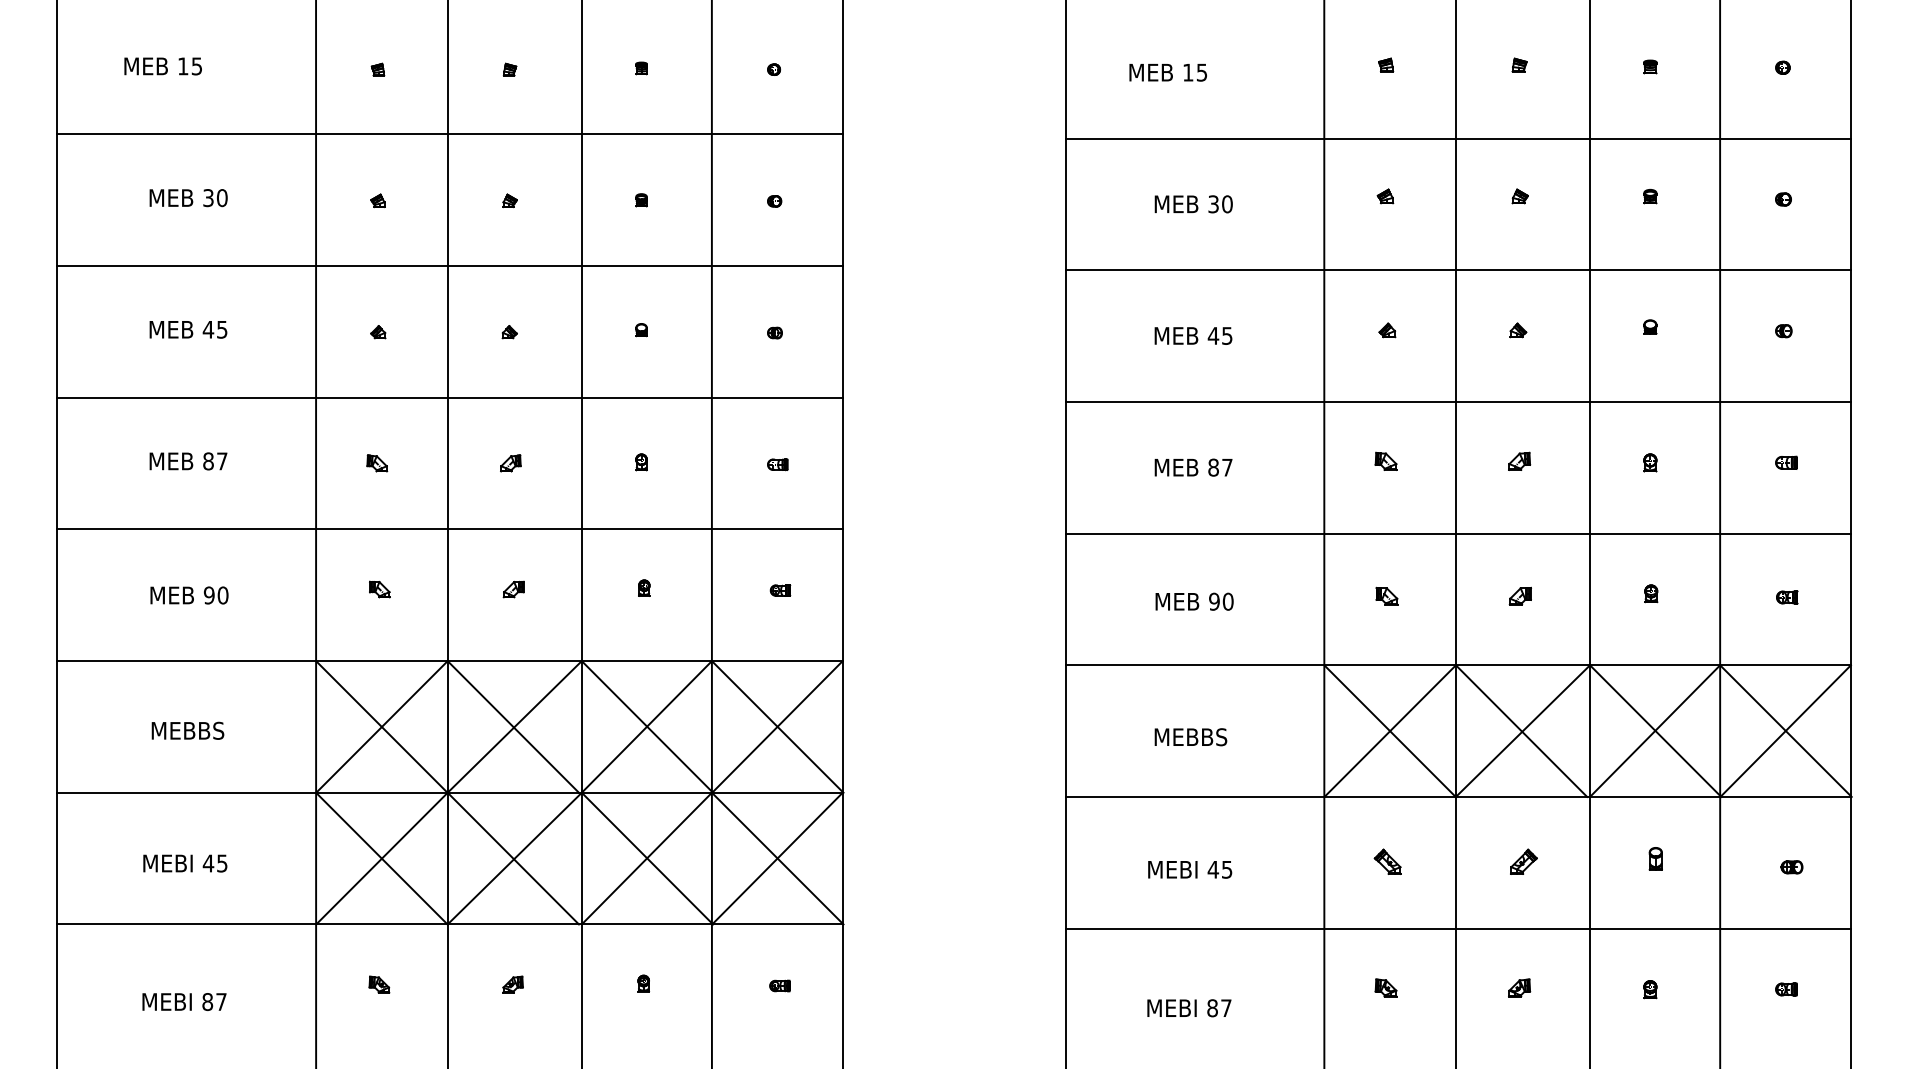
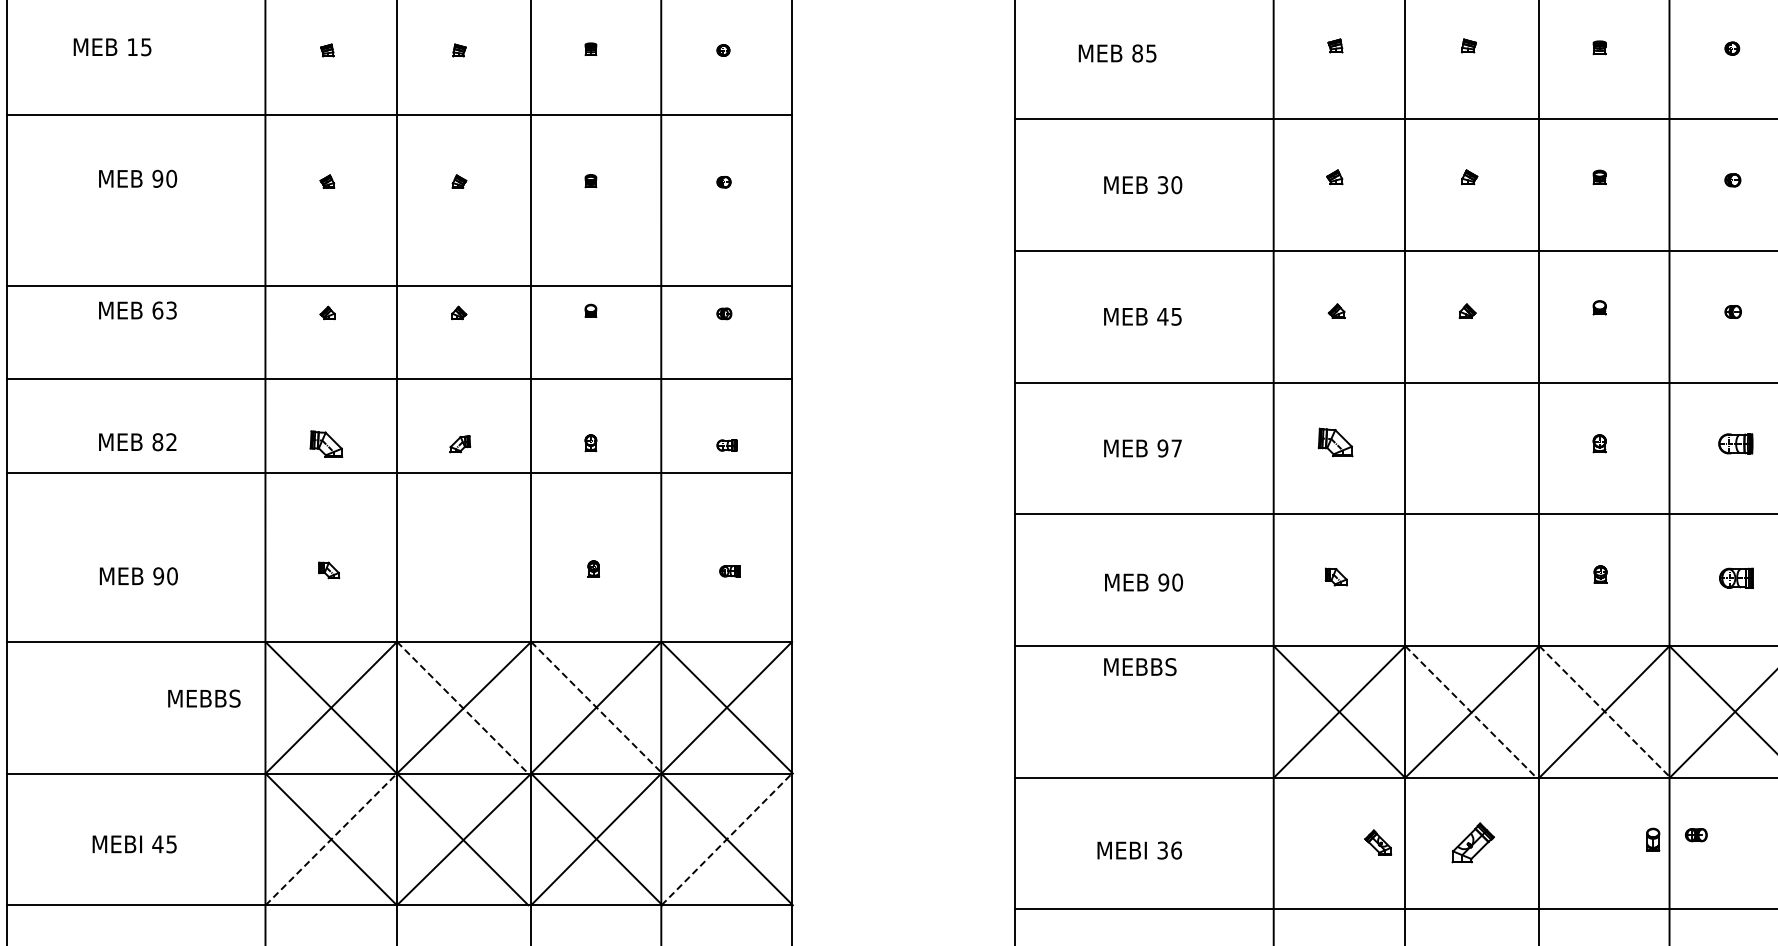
text: (1188, 72) -> (1137, 53), 15 -> 85
text: (208, 197) -> (157, 178), 30 -> 90
line: (449, 266) -> (398, 286), moved
text: (214, 329) -> (163, 310), 45 -> 63
part: (1385, 460) -> (1334, 441), size x1.6
part: (1519, 460) -> (1468, 441), removed
text: (222, 461) -> (171, 442), 87 -> 82
part: (1786, 462) -> (1735, 443), size x1.6
part: (377, 463) -> (326, 444), size x1.6
text: (1213, 467) -> (1162, 448), 87 -> 97
line: (449, 529) -> (398, 473), moved
part: (513, 589) -> (462, 570), removed
part: (1519, 595) -> (1468, 576), removed
part: (1787, 597) -> (1736, 578), size x1.6
line: (513, 726) -> (462, 707), solid -> dashed
line: (647, 726) -> (596, 707), solid -> dashed
text: (187, 730) -> (203, 698), moved
line: (1521, 731) -> (1470, 712), solid -> dashed
line: (1655, 731) -> (1604, 712), solid -> dashed
text: (1190, 737) -> (1139, 667), moved
line: (382, 858) -> (331, 839), solid -> dashed
line: (777, 858) -> (726, 839), solid -> dashed
part: (1655, 858) -> (1652, 839), moved
part: (1387, 861) -> (1377, 842), moved
part: (1523, 861) -> (1472, 842), size x1.6
part: (1791, 867) -> (1695, 835), moved
text: (1219, 869) -> (1168, 850), 45 -> 36

